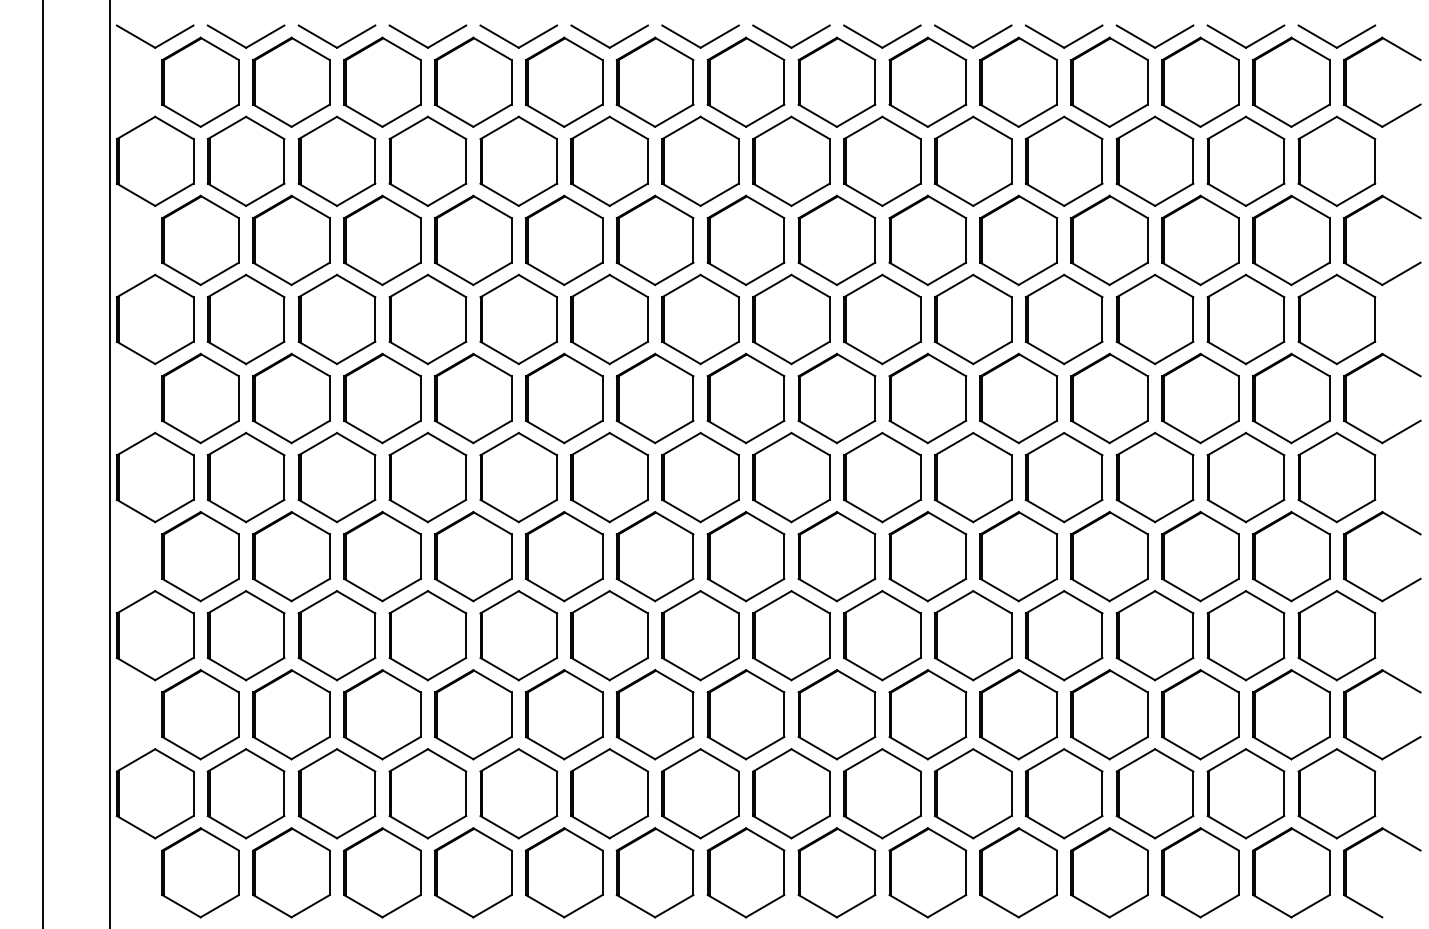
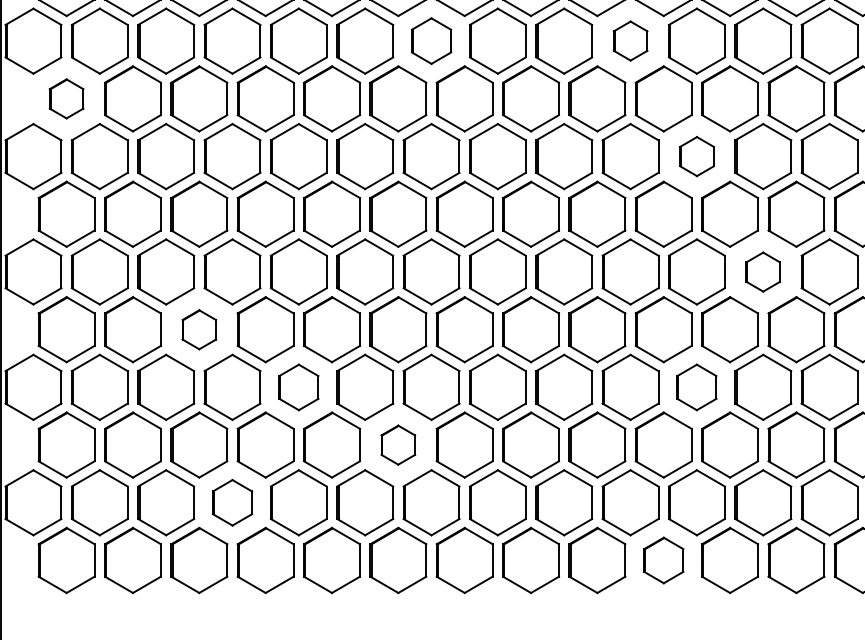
part: (700, 160) -> (431, 40), size x0.7
part: (973, 160) -> (630, 40), size x0.6
part: (200, 240) -> (66, 98), size x0.6
part: (1064, 319) -> (697, 156), size x0.6
part: (1154, 477) -> (762, 271), size x0.6
part: (382, 556) -> (199, 329), size x0.6
part: (518, 635) -> (298, 387), size x0.7
part: (1063, 635) -> (696, 387), size x0.7
part: (654, 714) -> (397, 444), size x0.6
part: (427, 793) -> (232, 502), size x0.7
part: (1018, 872) -> (663, 560), size x0.7

